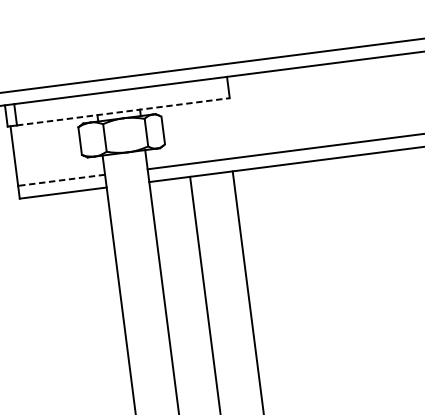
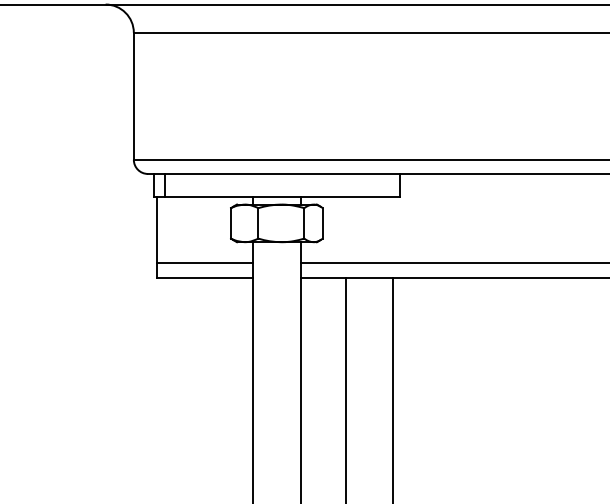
line: (123, 111) -> (282, 197), dashed -> solid
line: (60, 180) -> (204, 263), dashed -> solid

